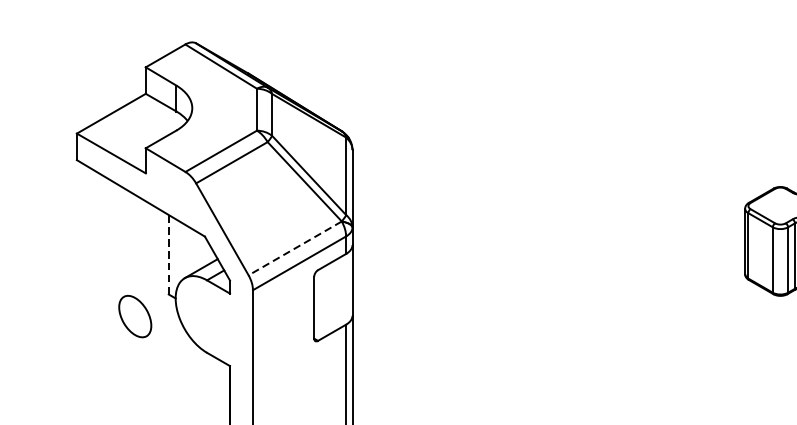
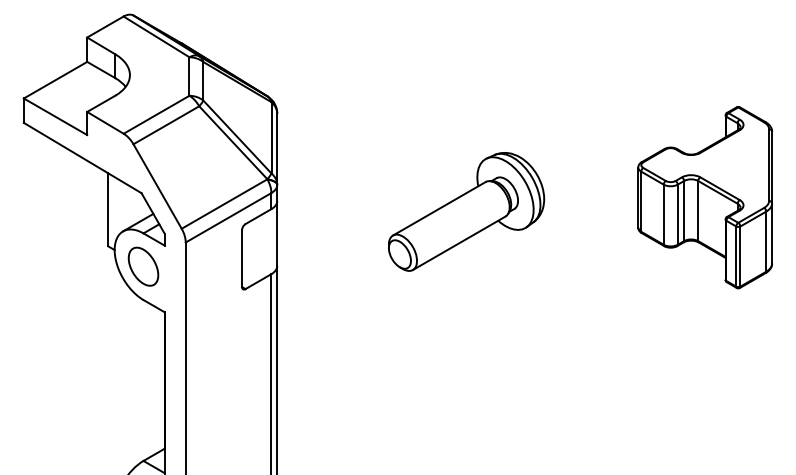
line: (295, 248) -> (224, 204), dashed -> solid
line: (168, 254) -> (108, 209), dashed -> solid
part: (558, 256) -> (466, 211), added
part: (135, 316) -> (143, 266), moved

